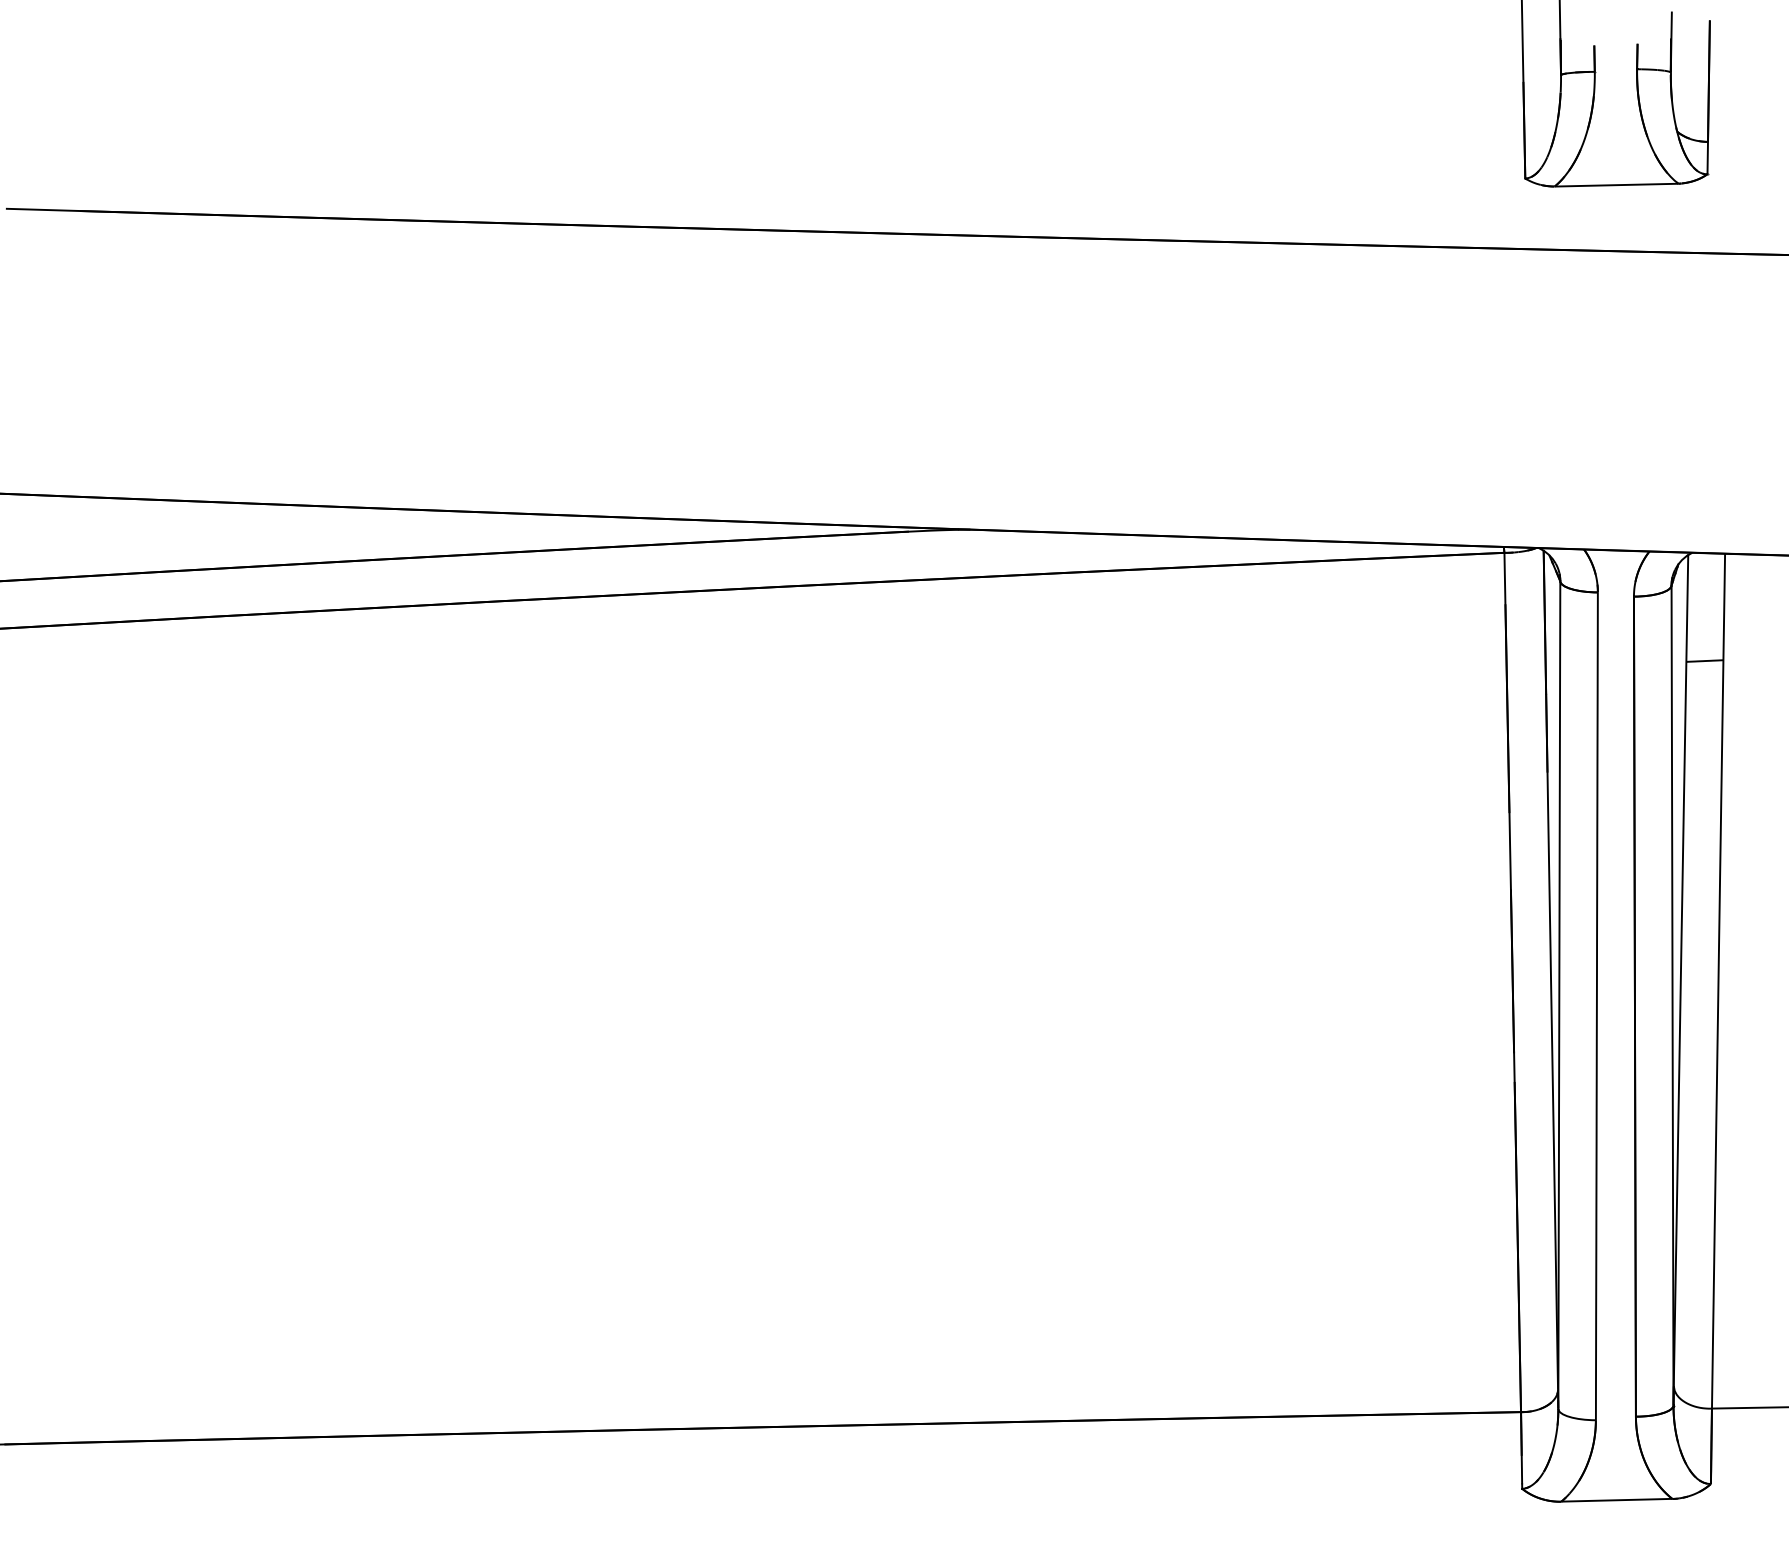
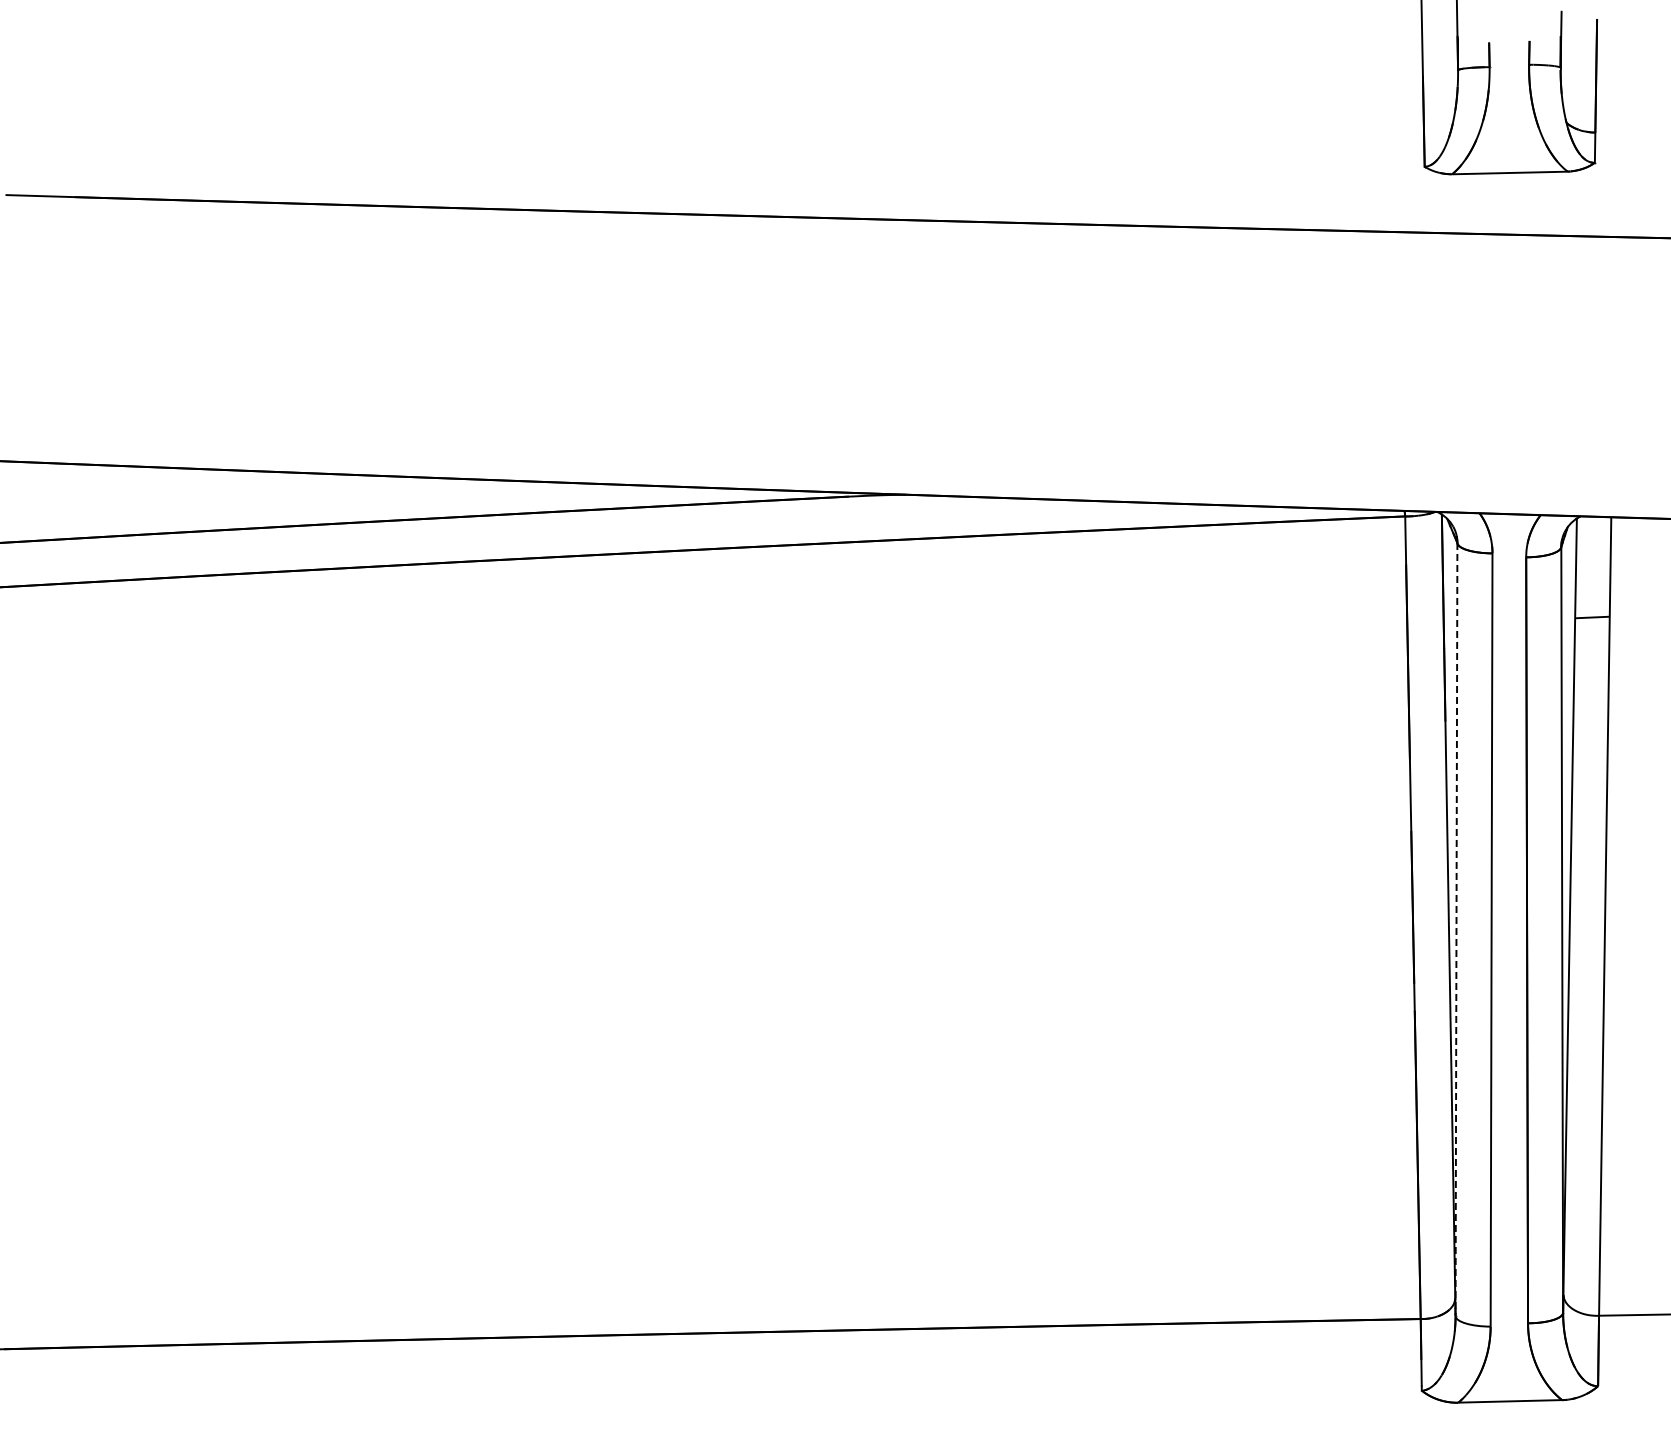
line: (1559, 995) -> (1456, 929), solid -> dashed

